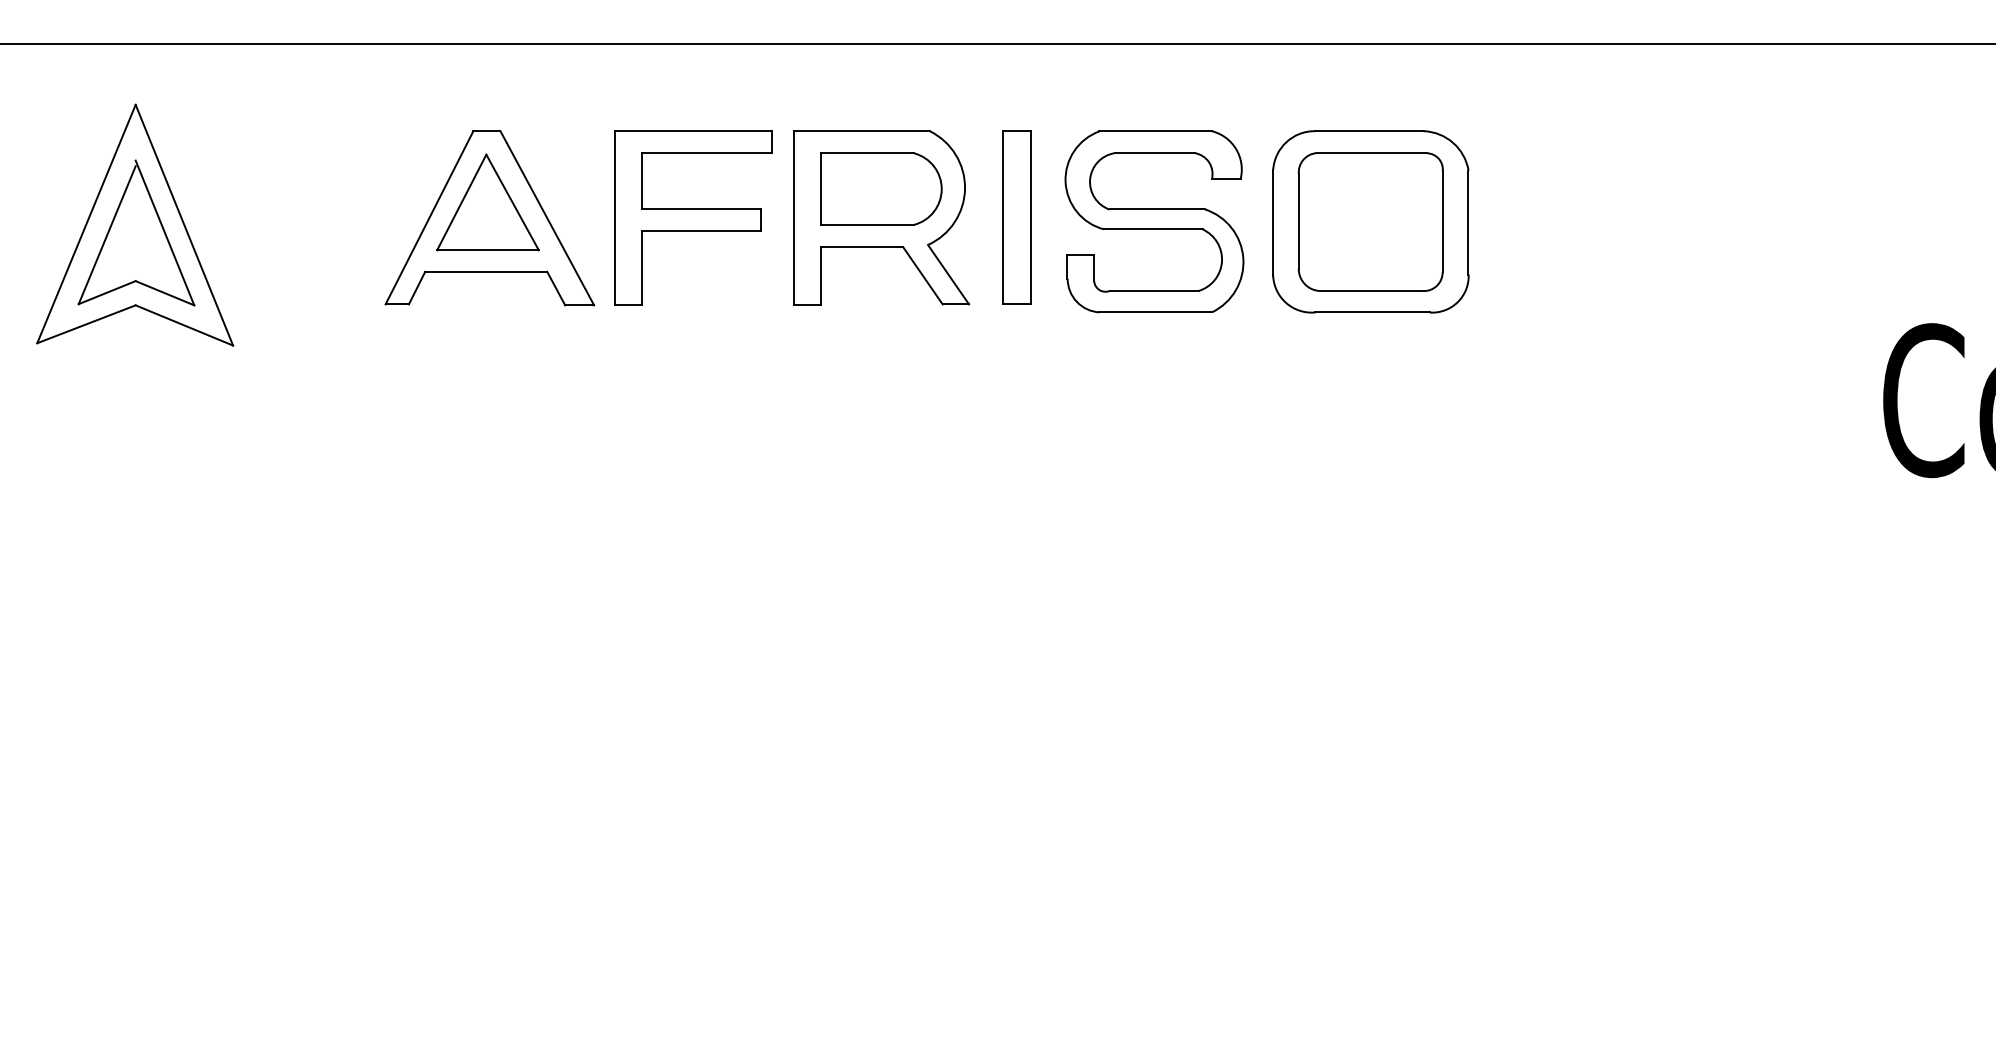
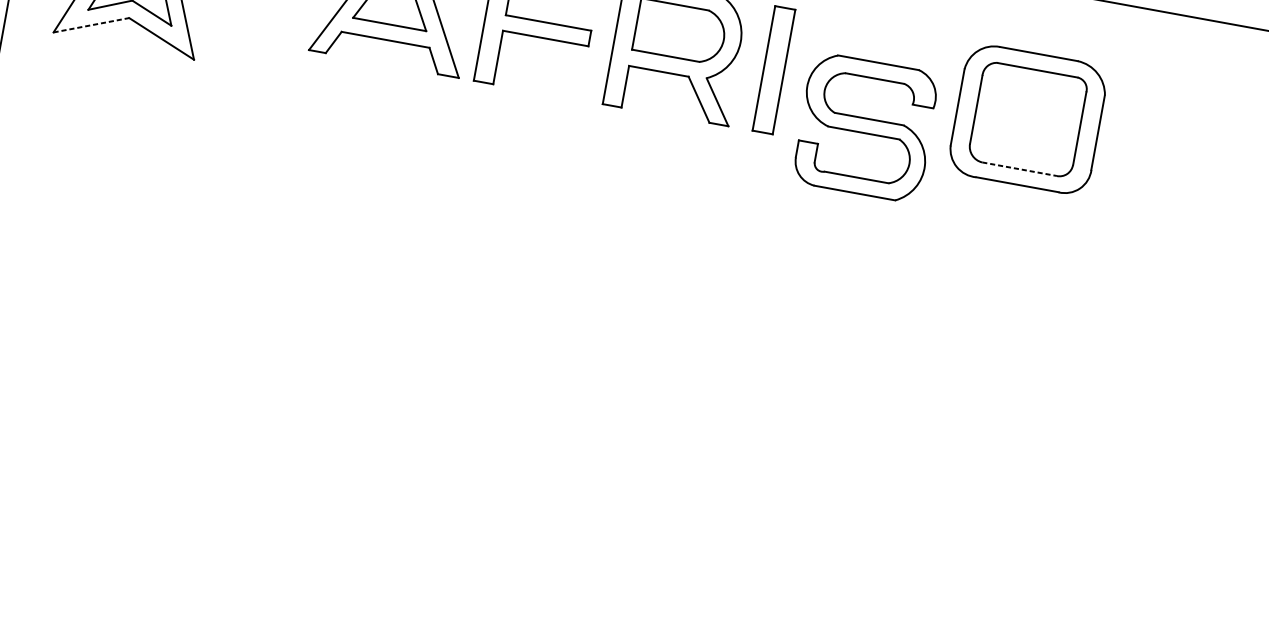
part: (1154, 221) -> (865, 127), moved
line: (1371, 290) -> (1019, 168), solid -> dashed
line: (86, 324) -> (91, 25), solid -> dashed

